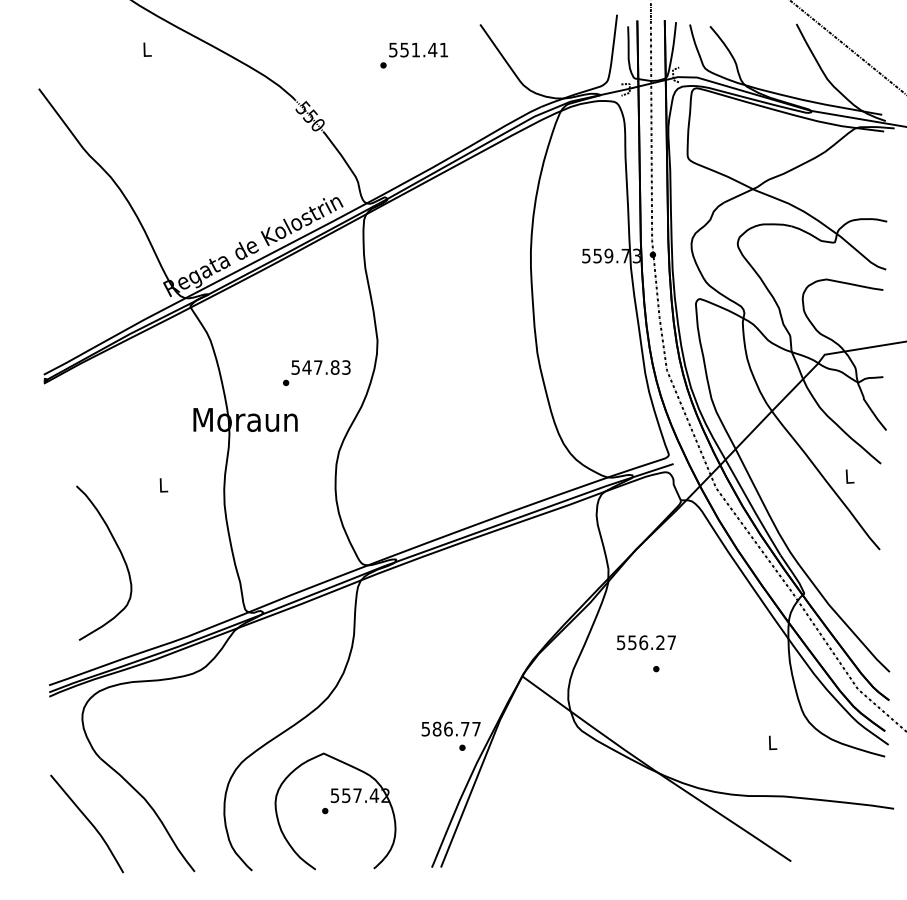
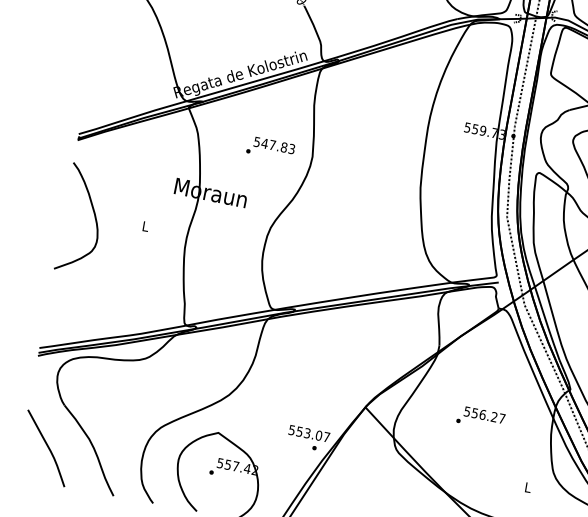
text: (316, 372) -> (270, 148), moved
curve: (120, 554) -> (94, 215), moved
text: (646, 642) -> (484, 415), moved
text: (450, 728) -> (308, 433), 586.77 -> 553.07

